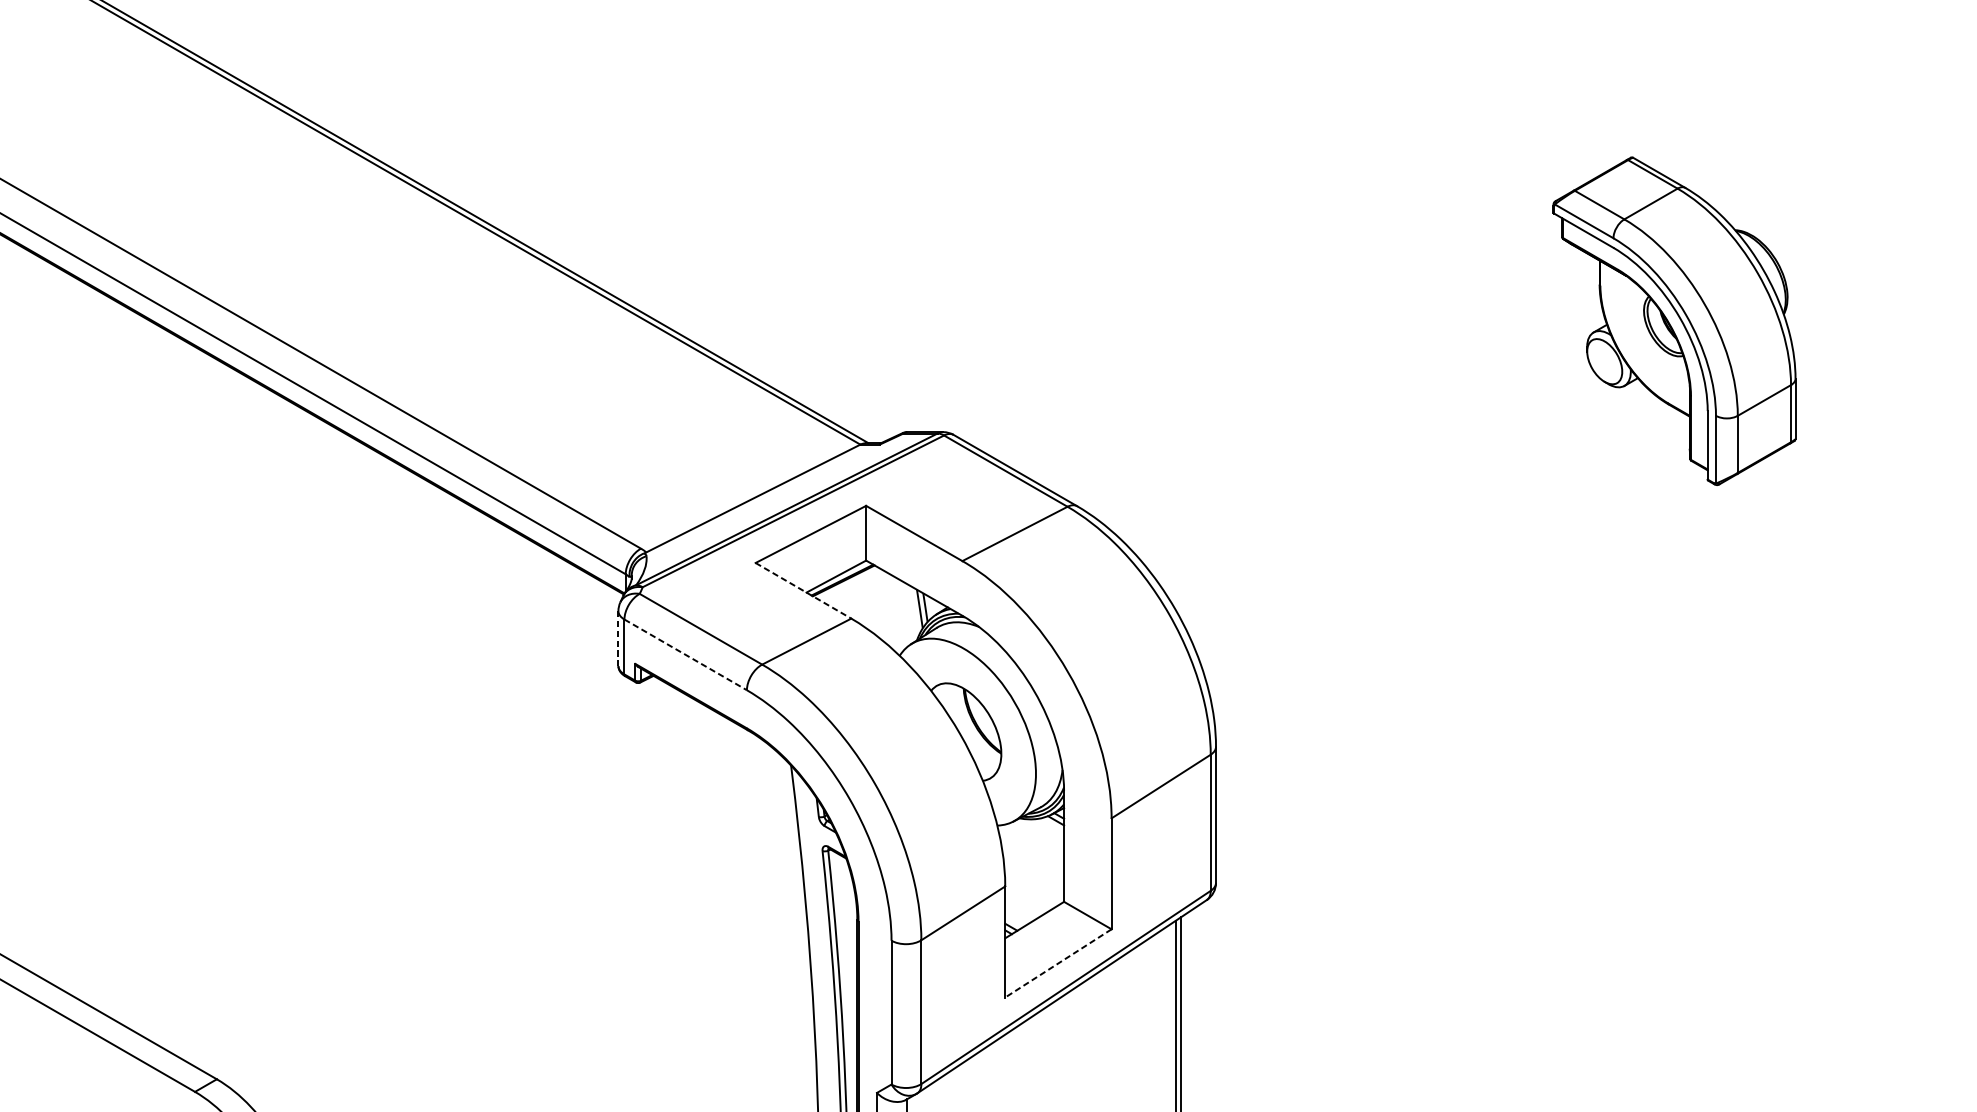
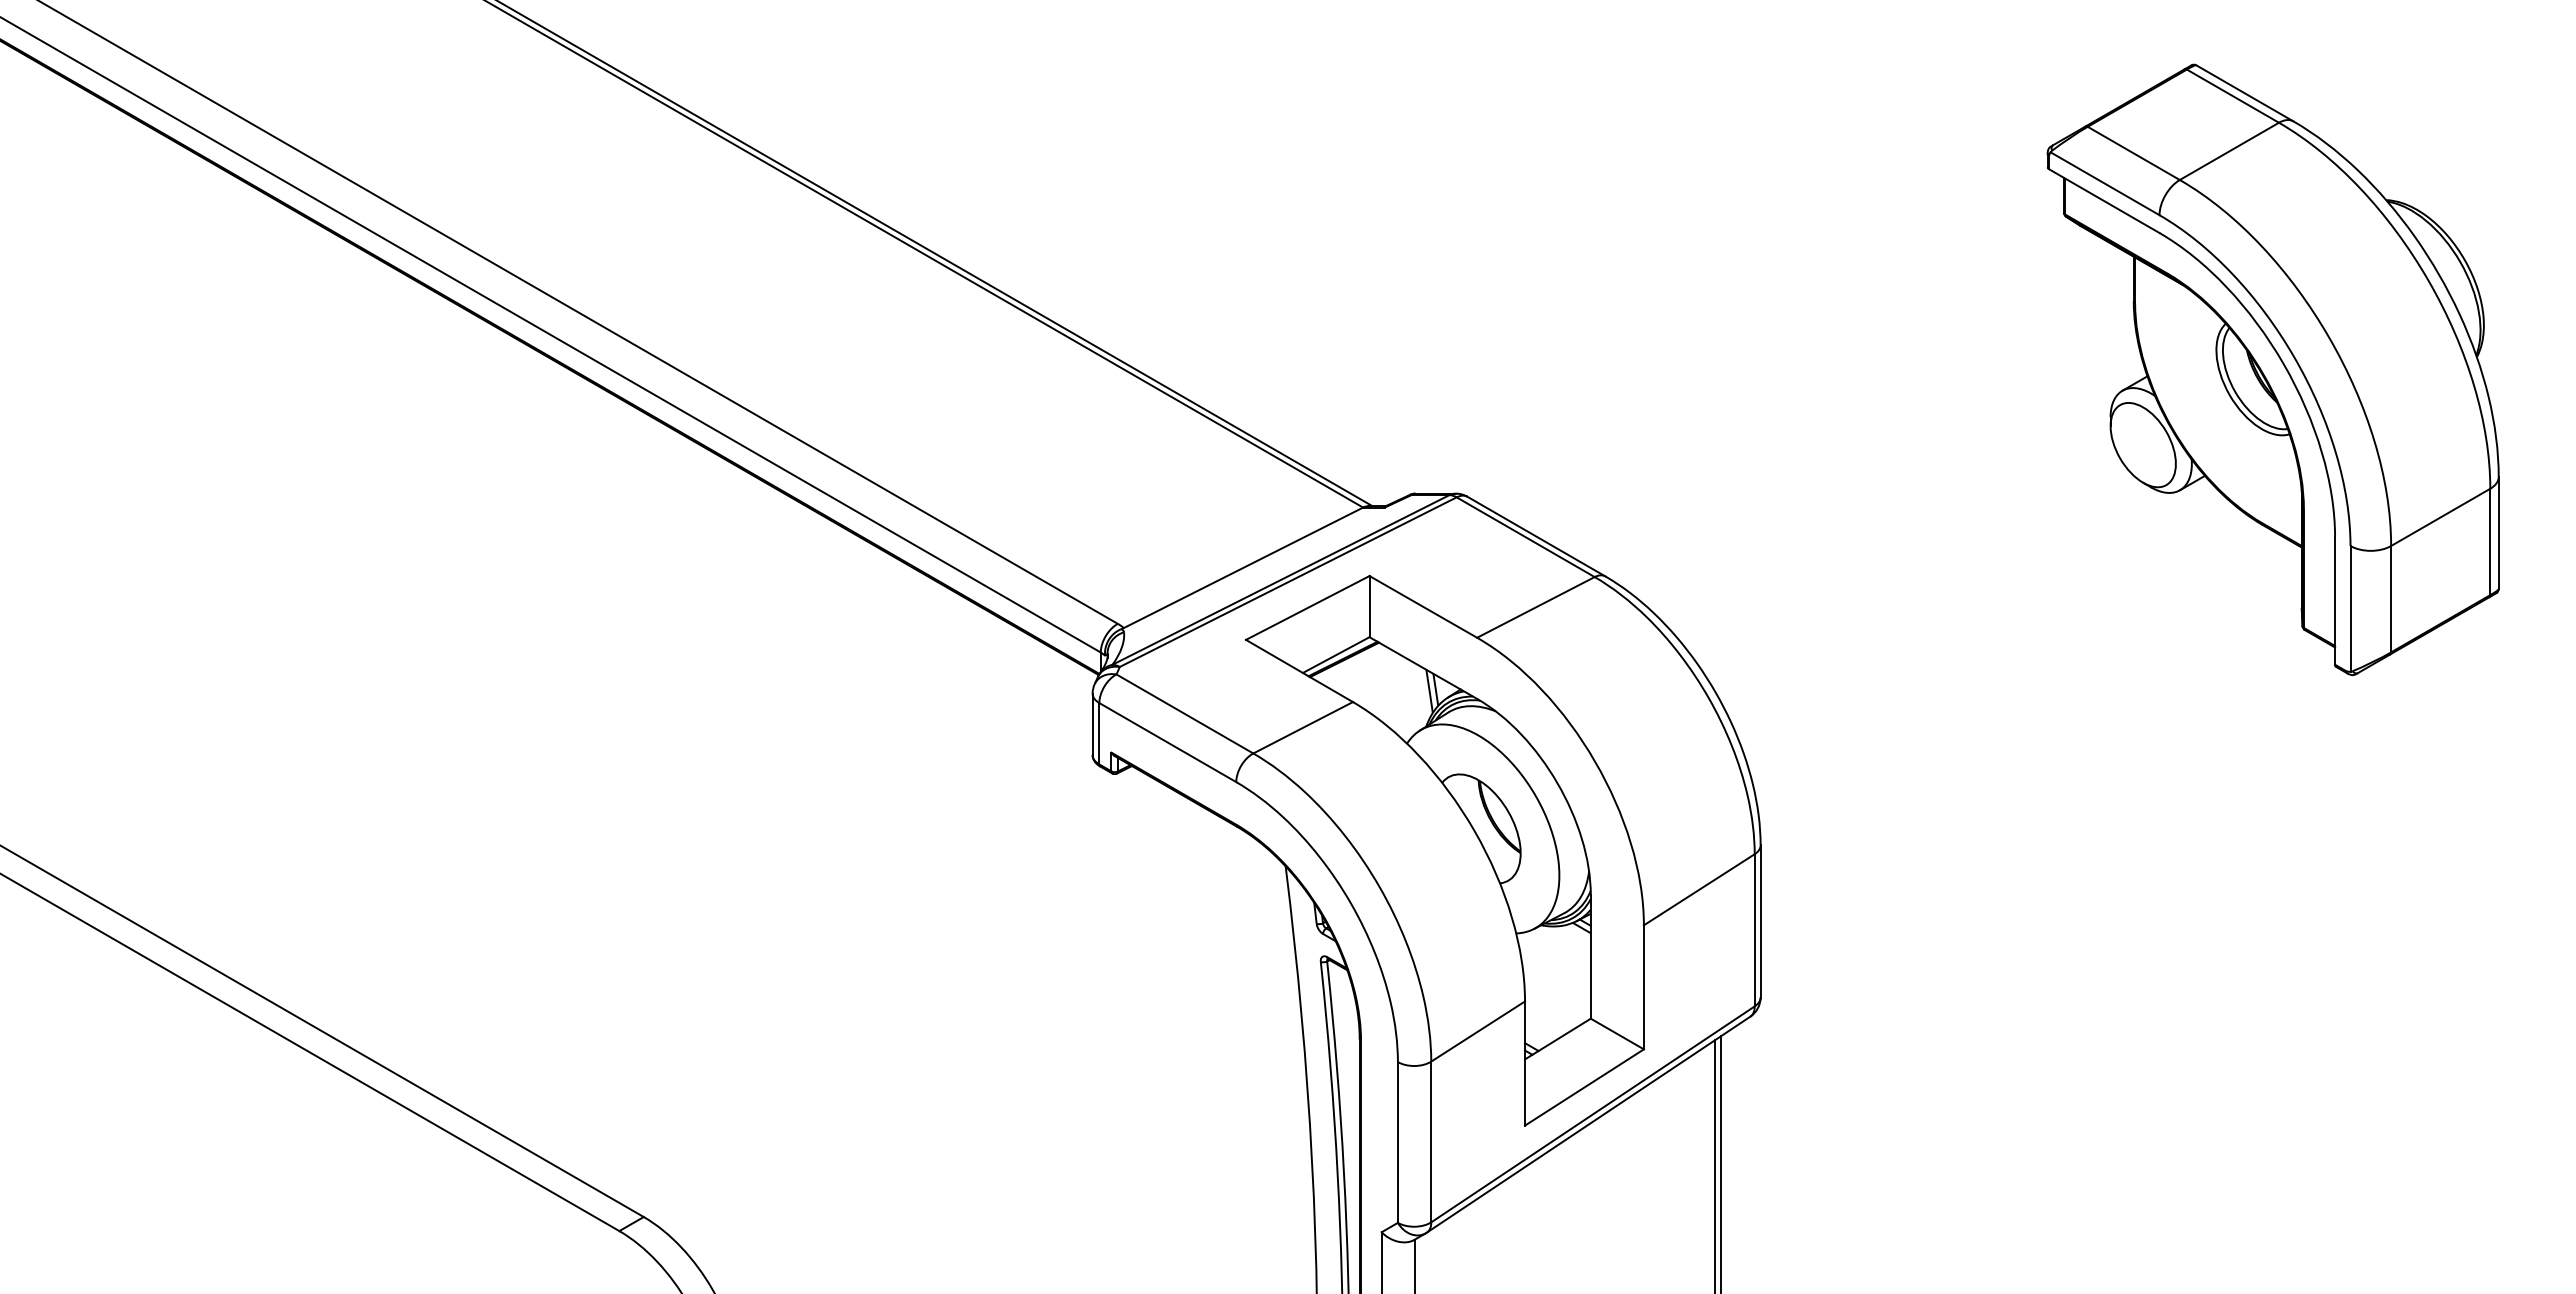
part: (1673, 321) -> (2272, 369), size x1.67
line: (803, 590) -> (1299, 670), dashed -> solid
line: (618, 638) -> (1092, 724), dashed -> solid
line: (686, 654) -> (1168, 742), dashed -> solid
line: (1058, 963) -> (1584, 1087), dashed -> solid

